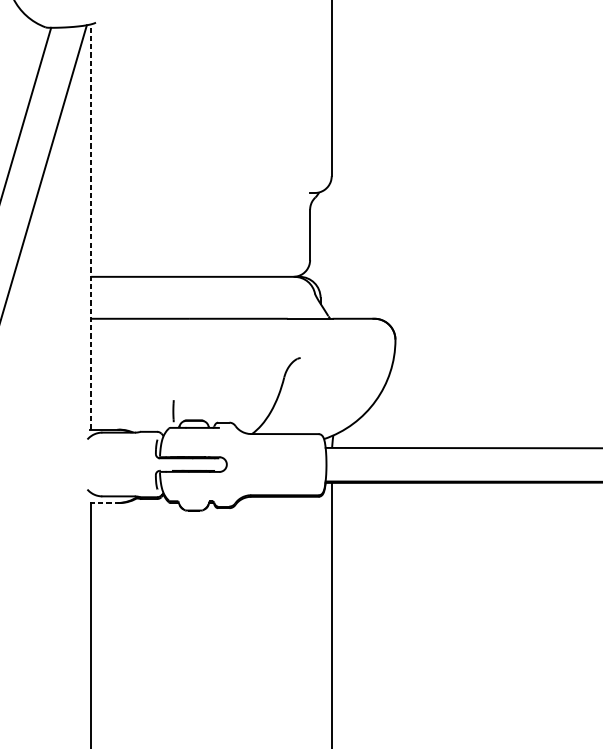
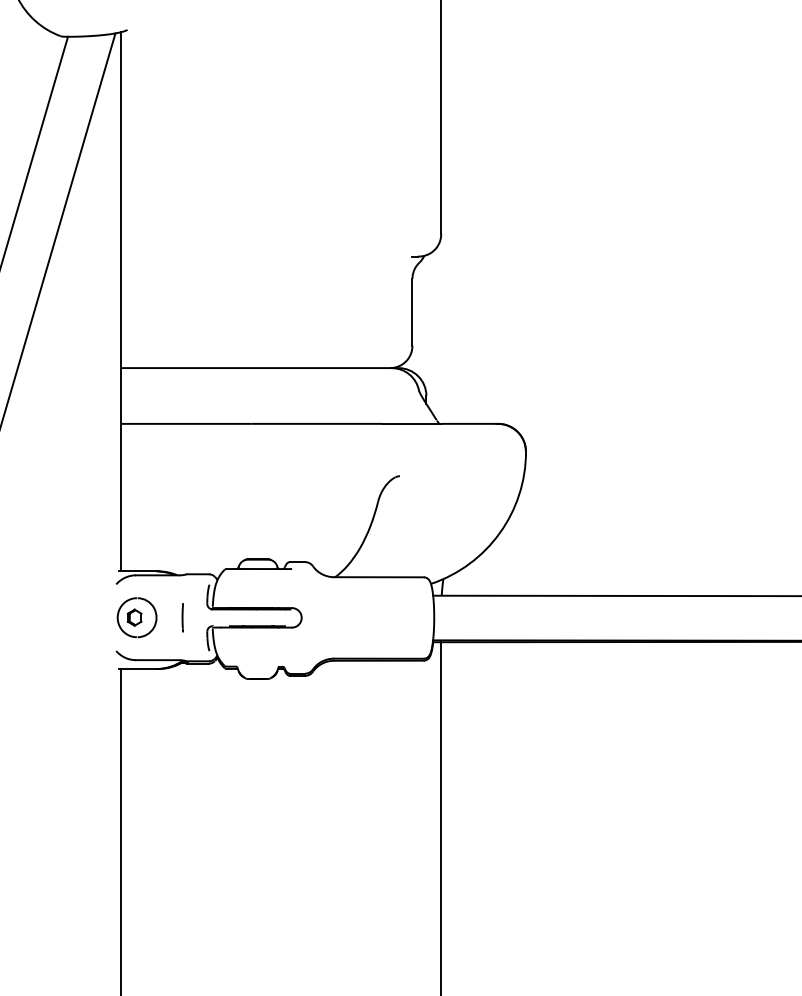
line: (91, 226) -> (121, 301), dashed -> solid
line: (173, 410) -> (182, 617), moved
part: (102, 464) -> (136, 617), added
line: (104, 503) -> (139, 669), dashed -> solid

